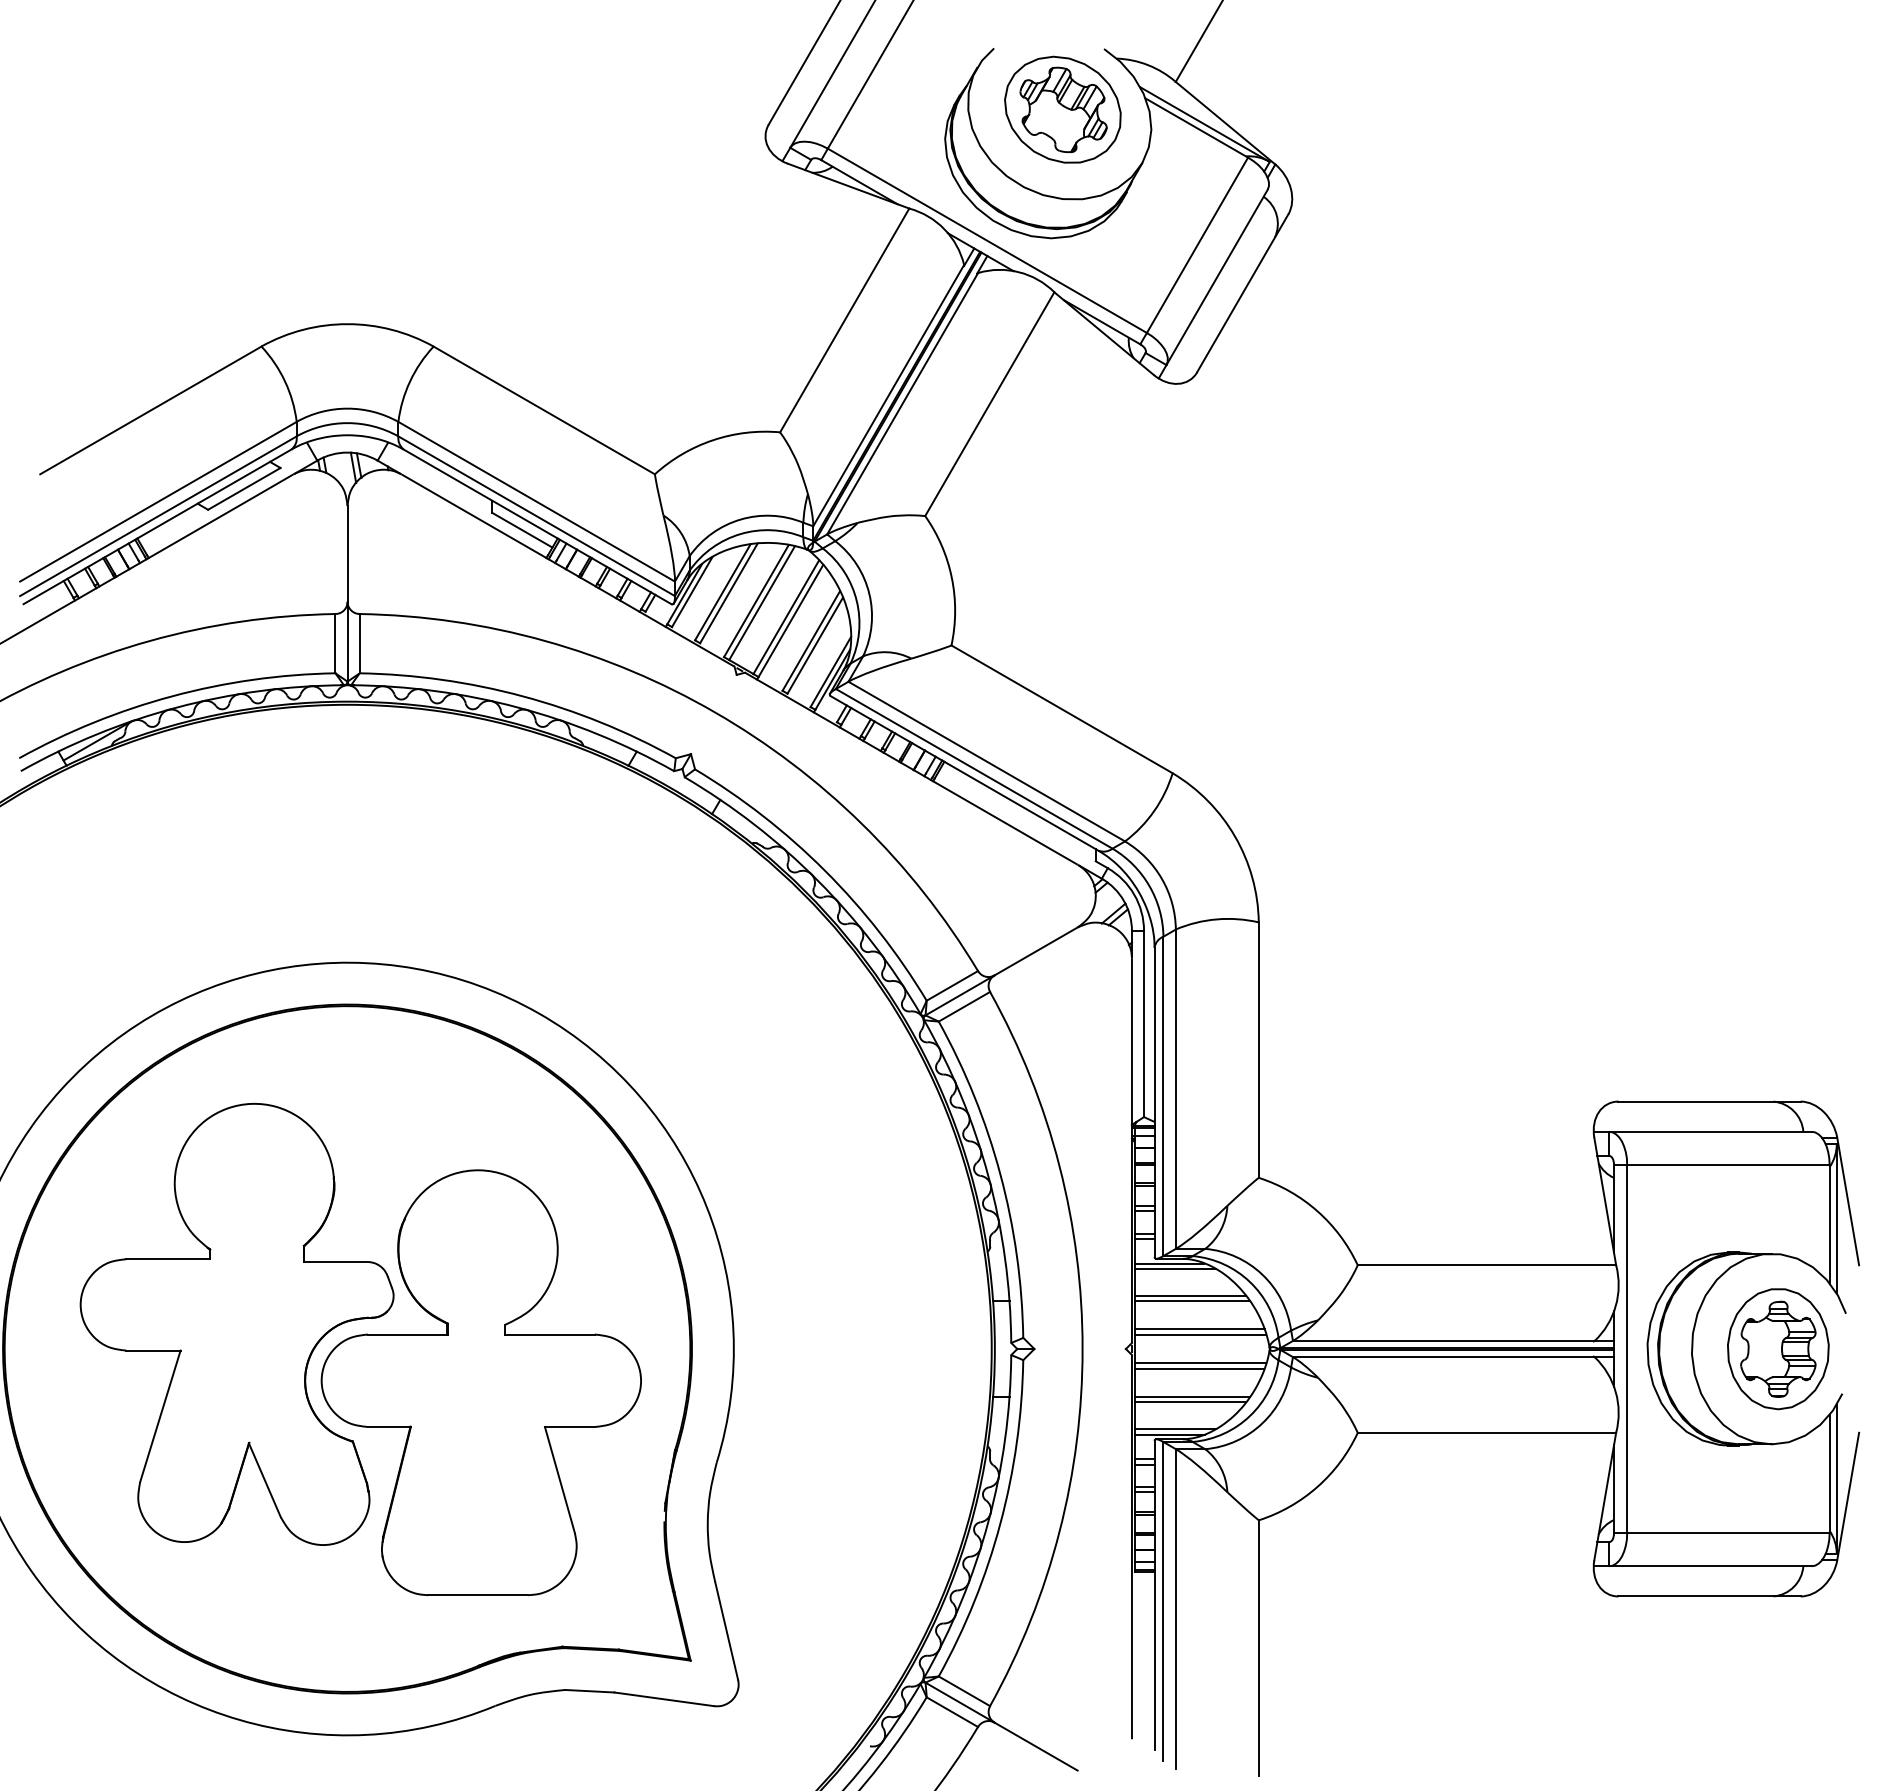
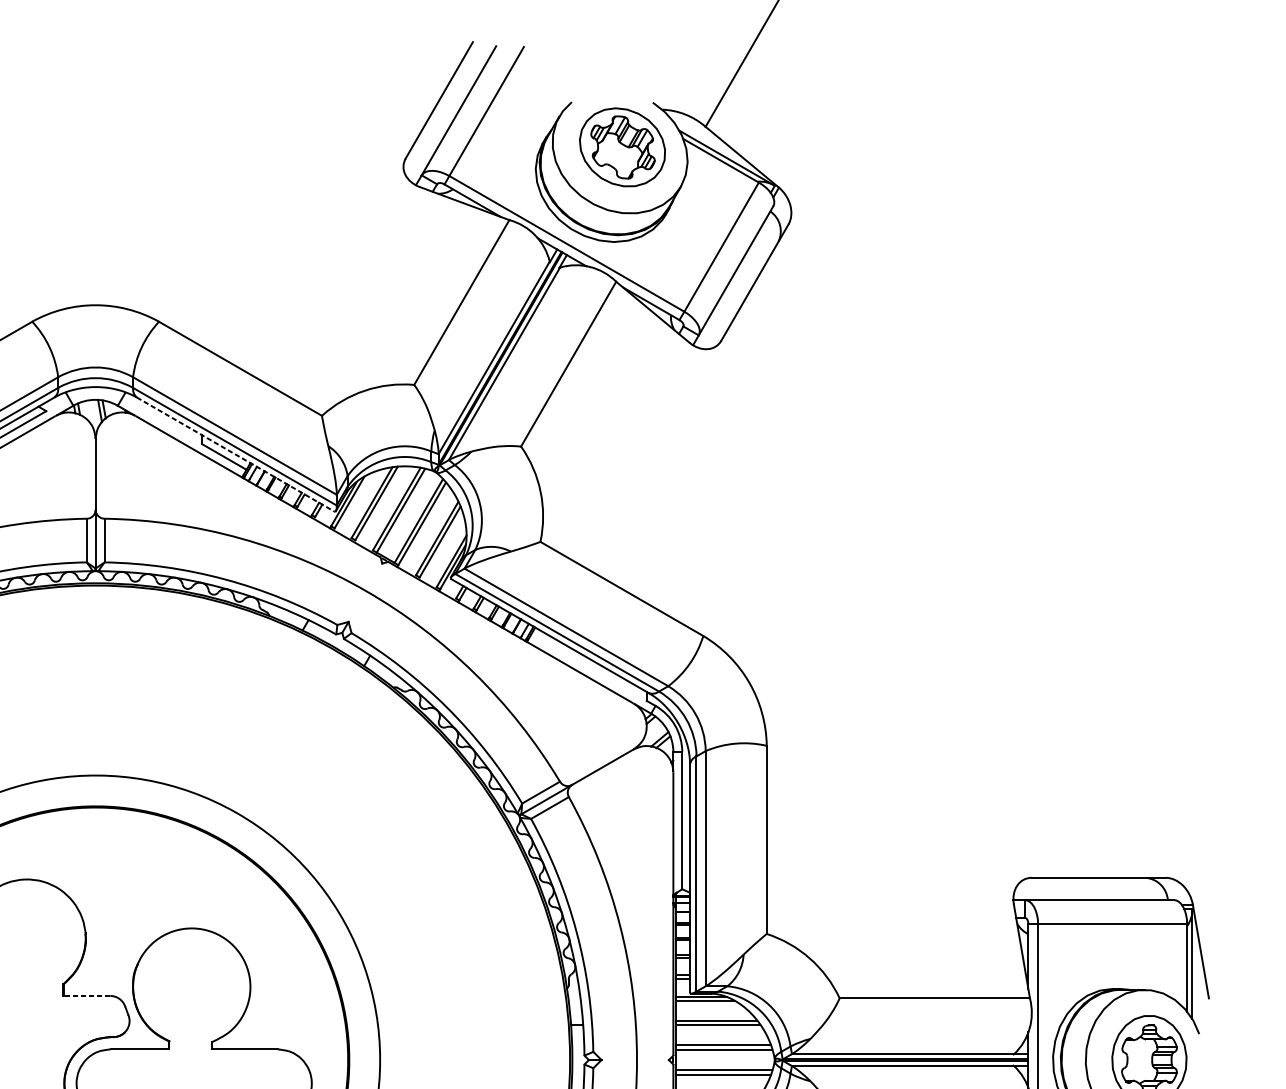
line: (537, 526) -> (235, 454), solid -> dashed
line: (335, 1261) -> (86, 995), solid -> dashed

